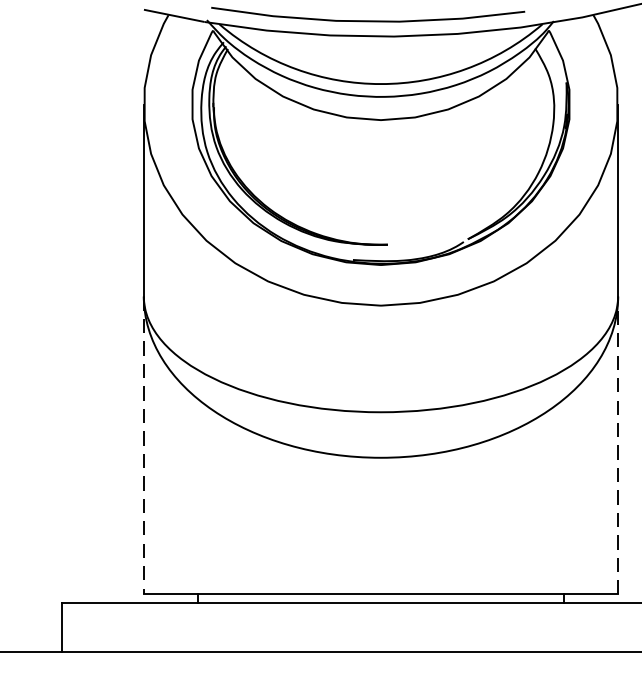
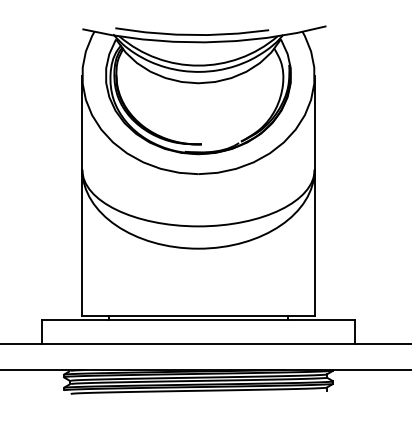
line: (144, 445) -> (82, 242), dashed -> solid
line: (617, 445) -> (314, 242), dashed -> solid

